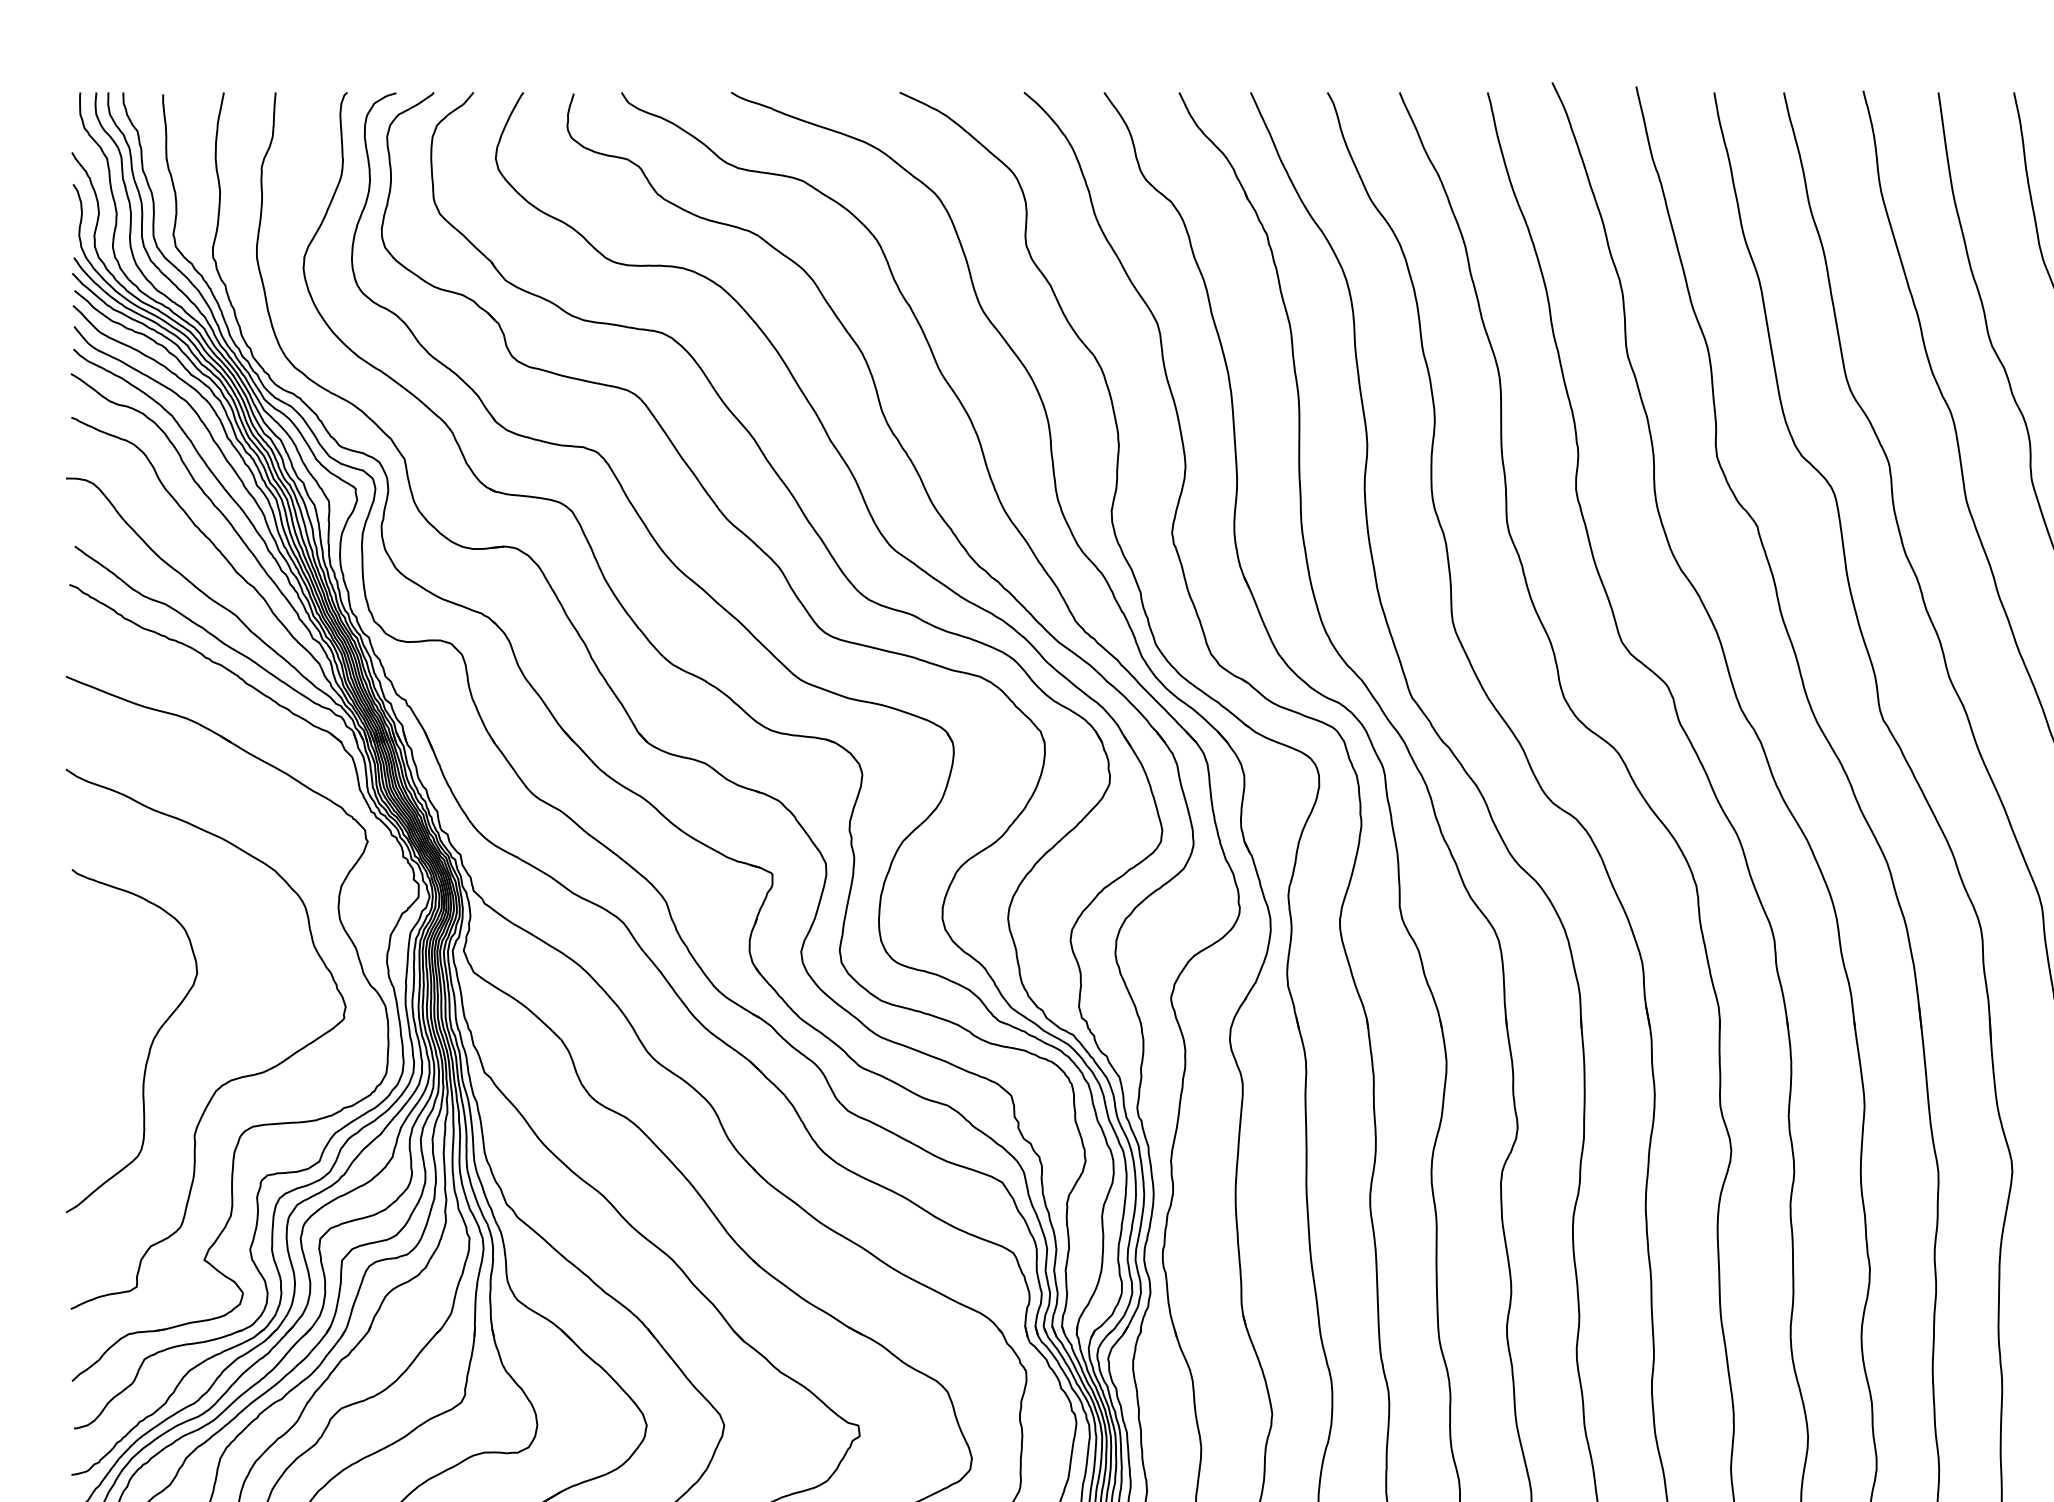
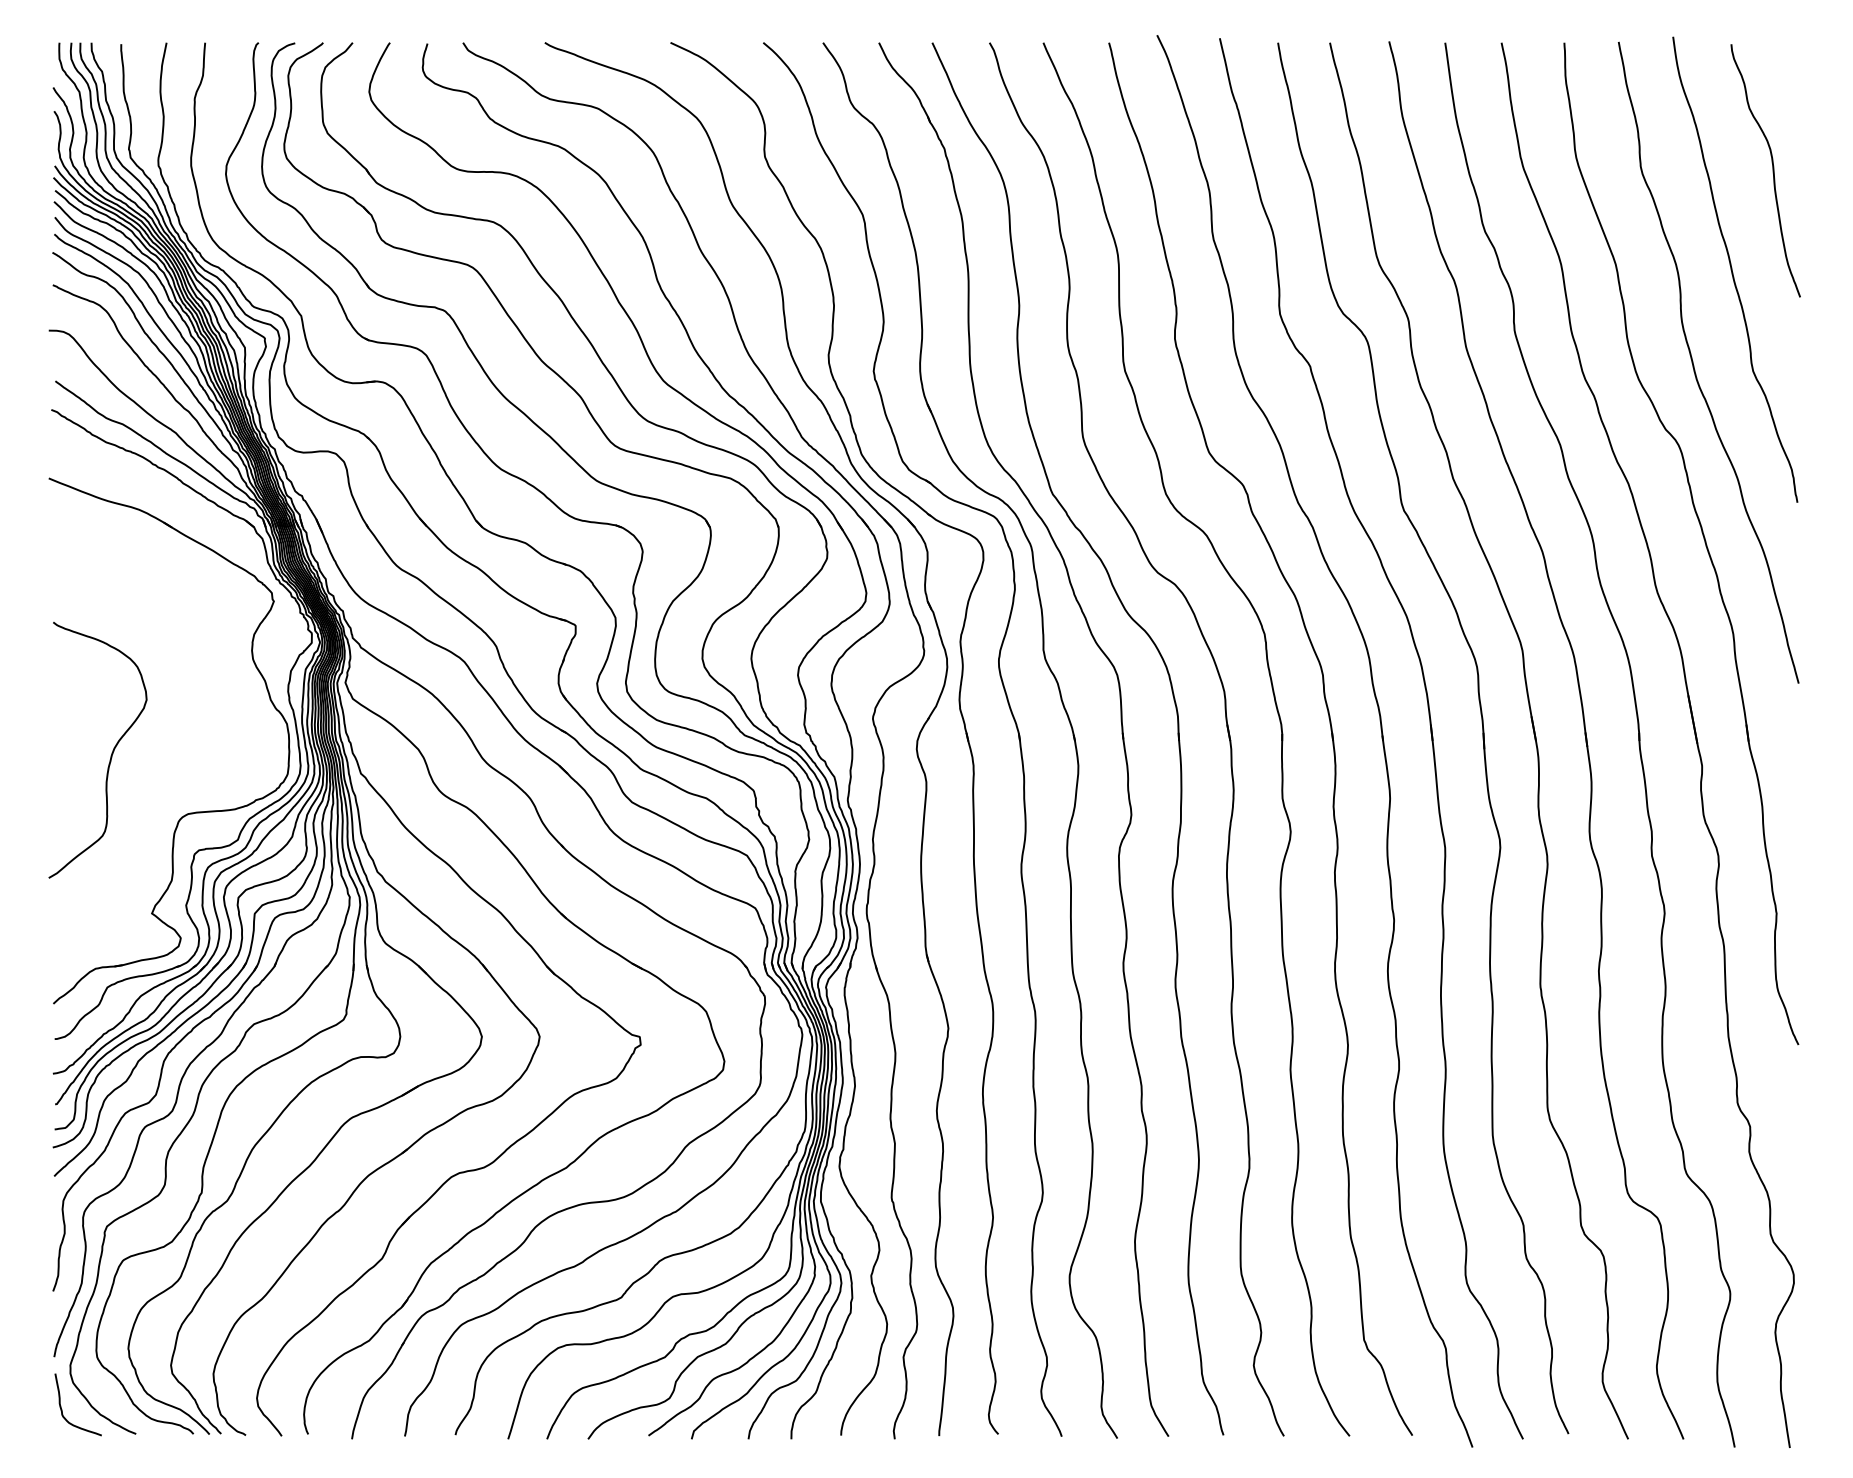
curve: (230, 1079) -> (171, 778), removed

